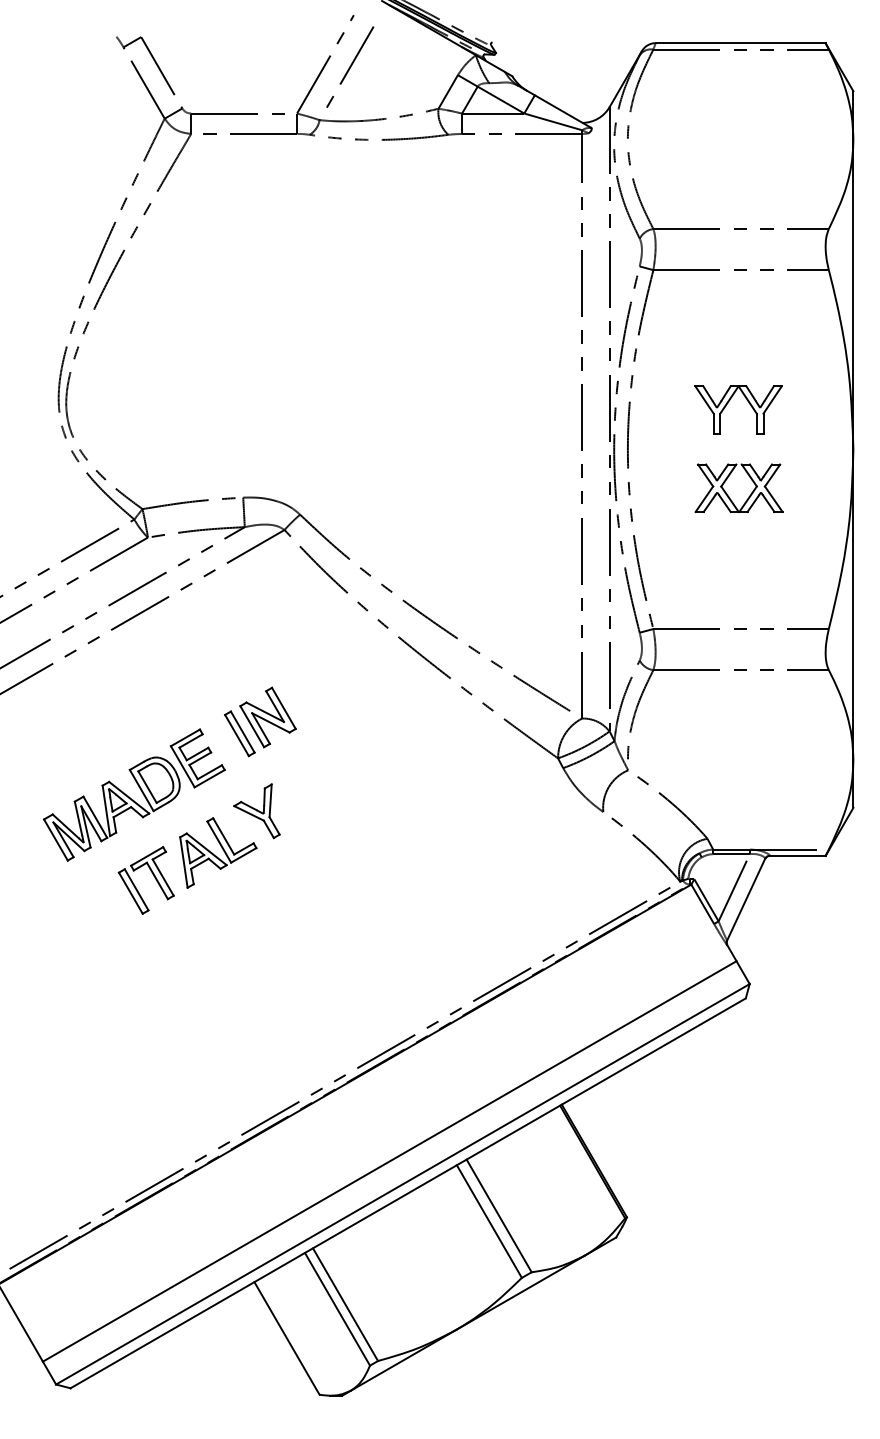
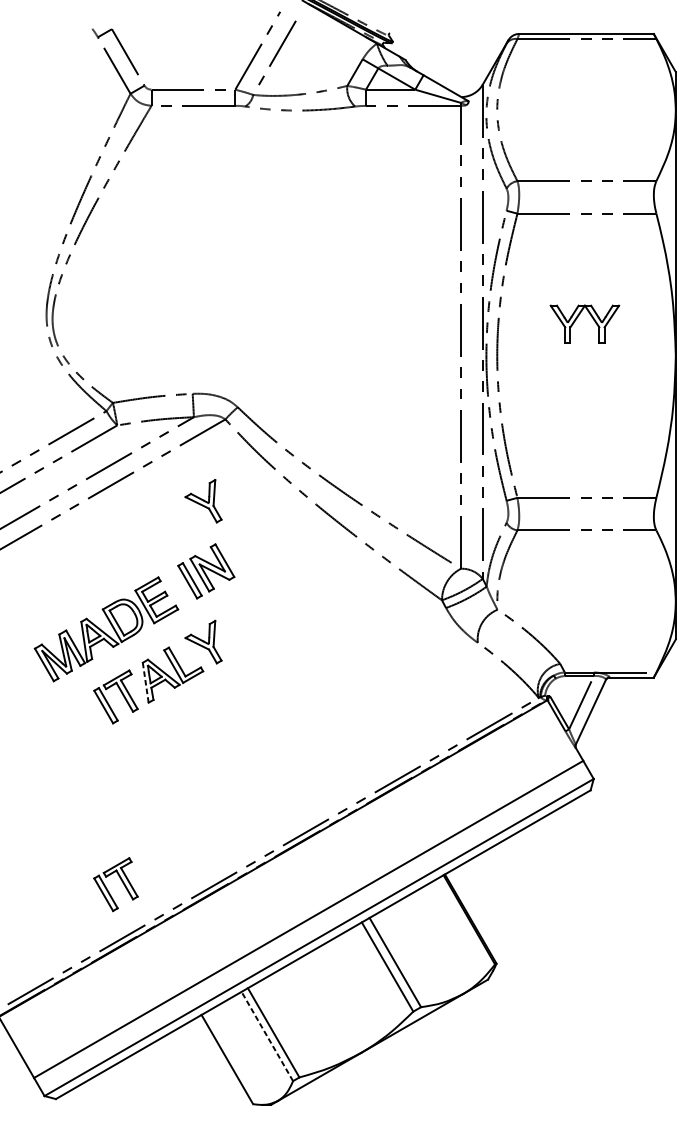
part: (727, 493) -> (576, 390), removed
part: (256, 633) -> (203, 501), added
line: (183, 862) -> (145, 682), solid -> dashed
part: (153, 1113) -> (121, 881), added
line: (337, 1308) -> (267, 1035), solid -> dashed

